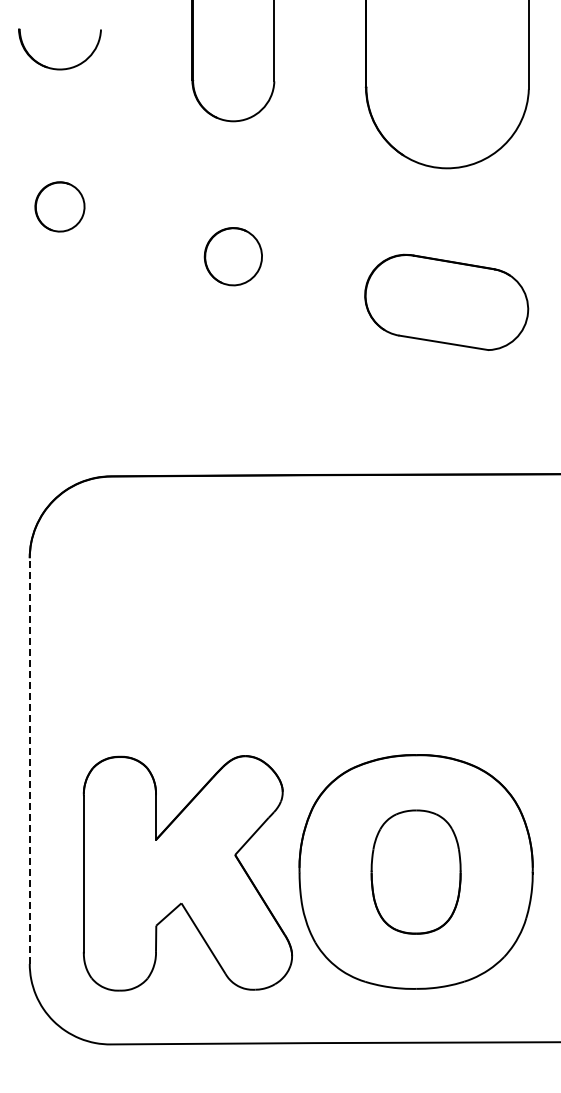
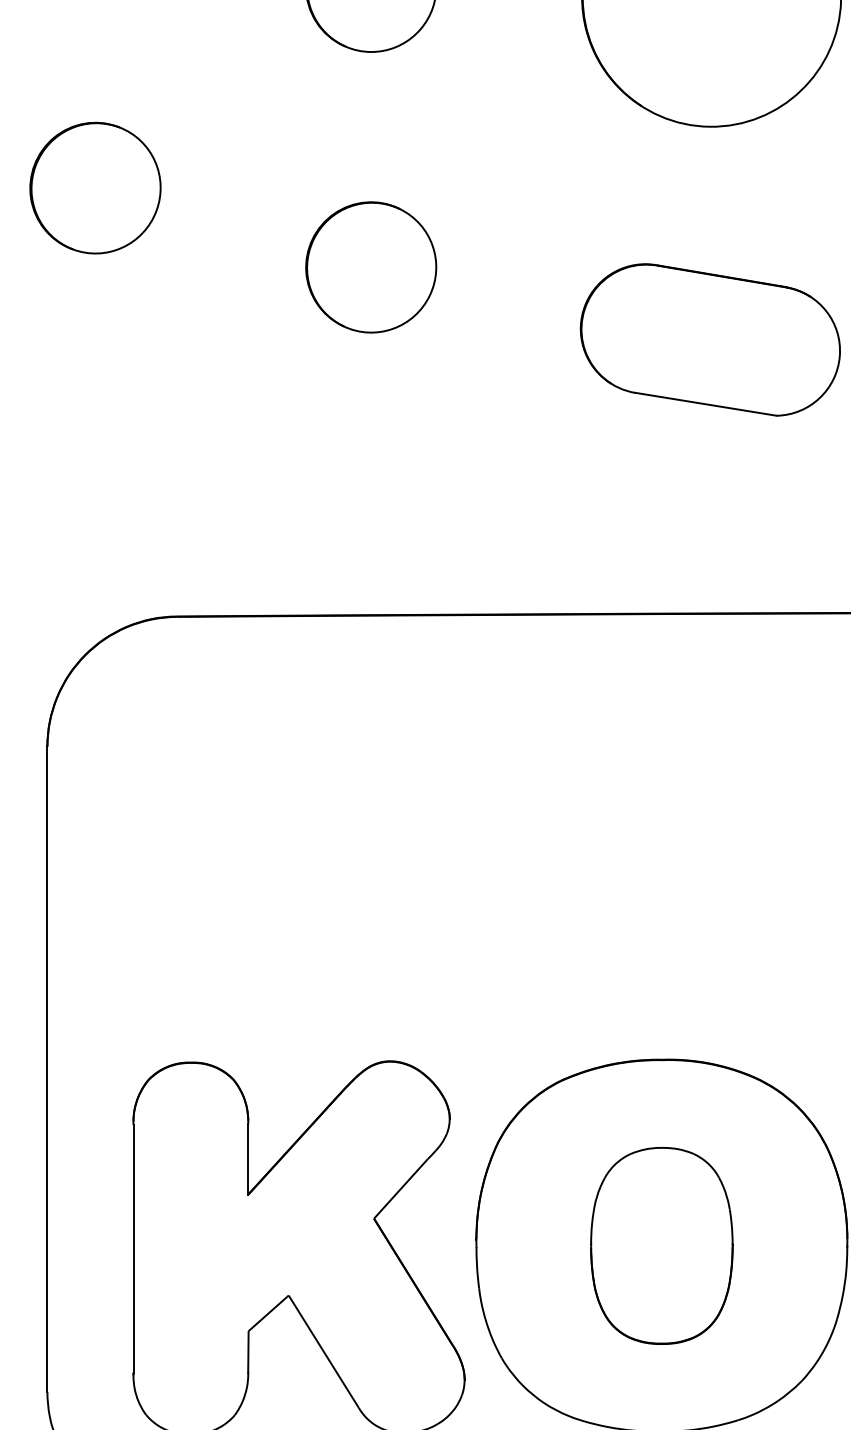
part: (59, 206) -> (94, 187), size x1.67
part: (233, 256) -> (371, 266), size x1.43
line: (29, 761) -> (47, 1070), dashed -> solid

